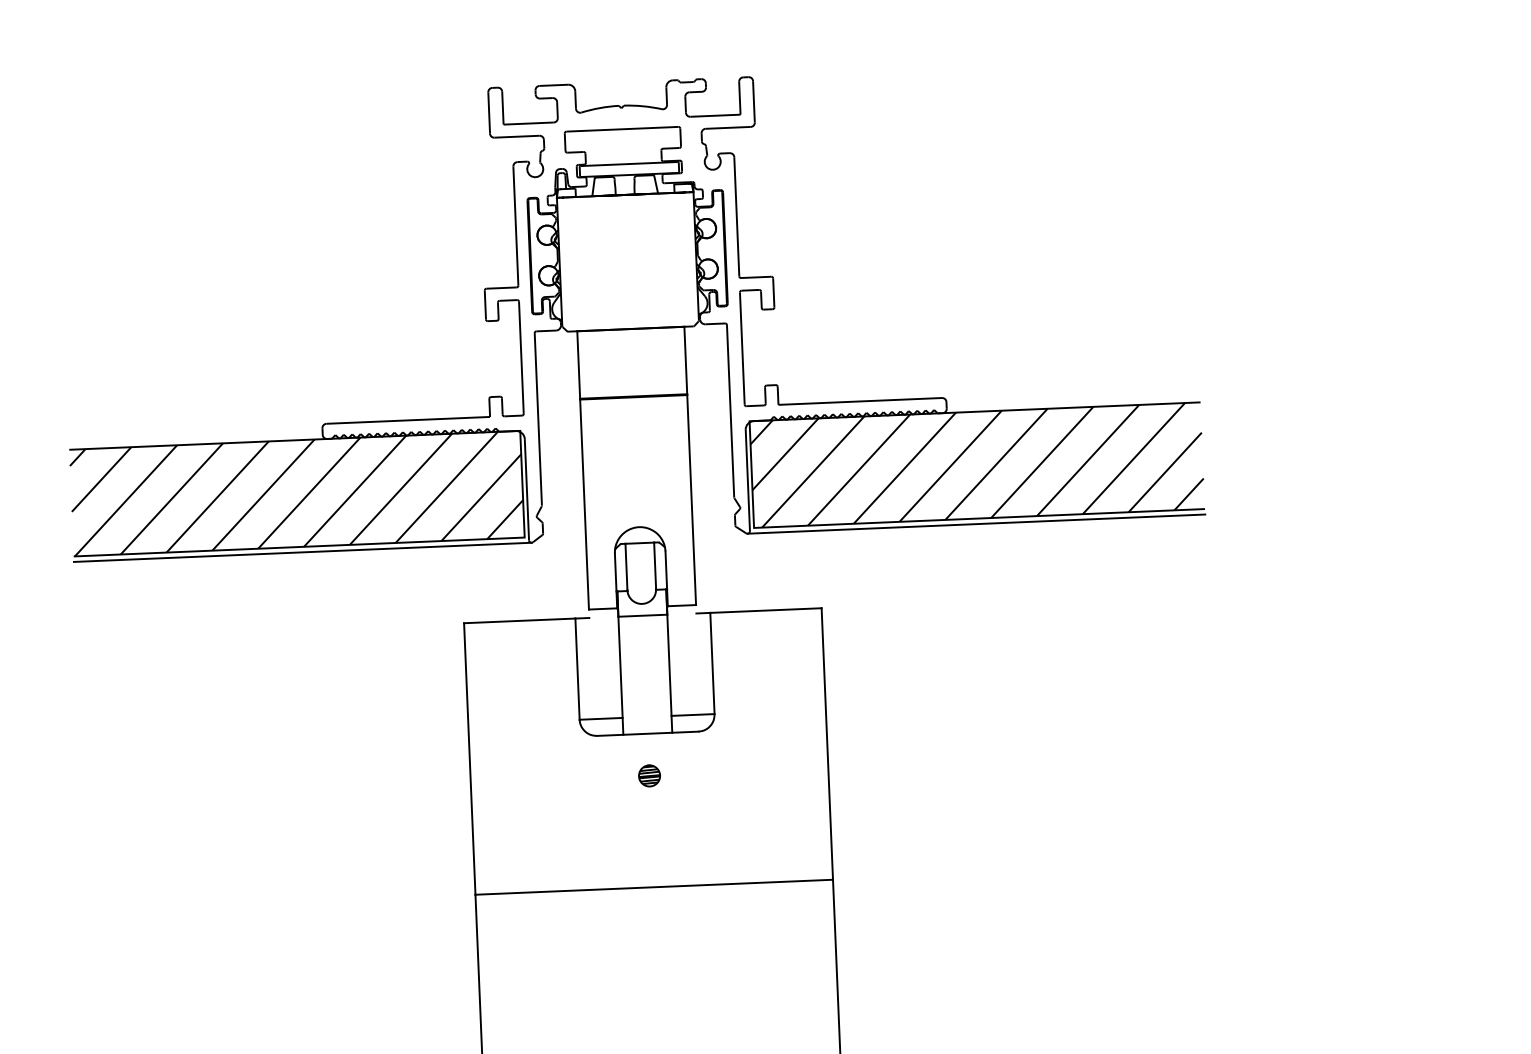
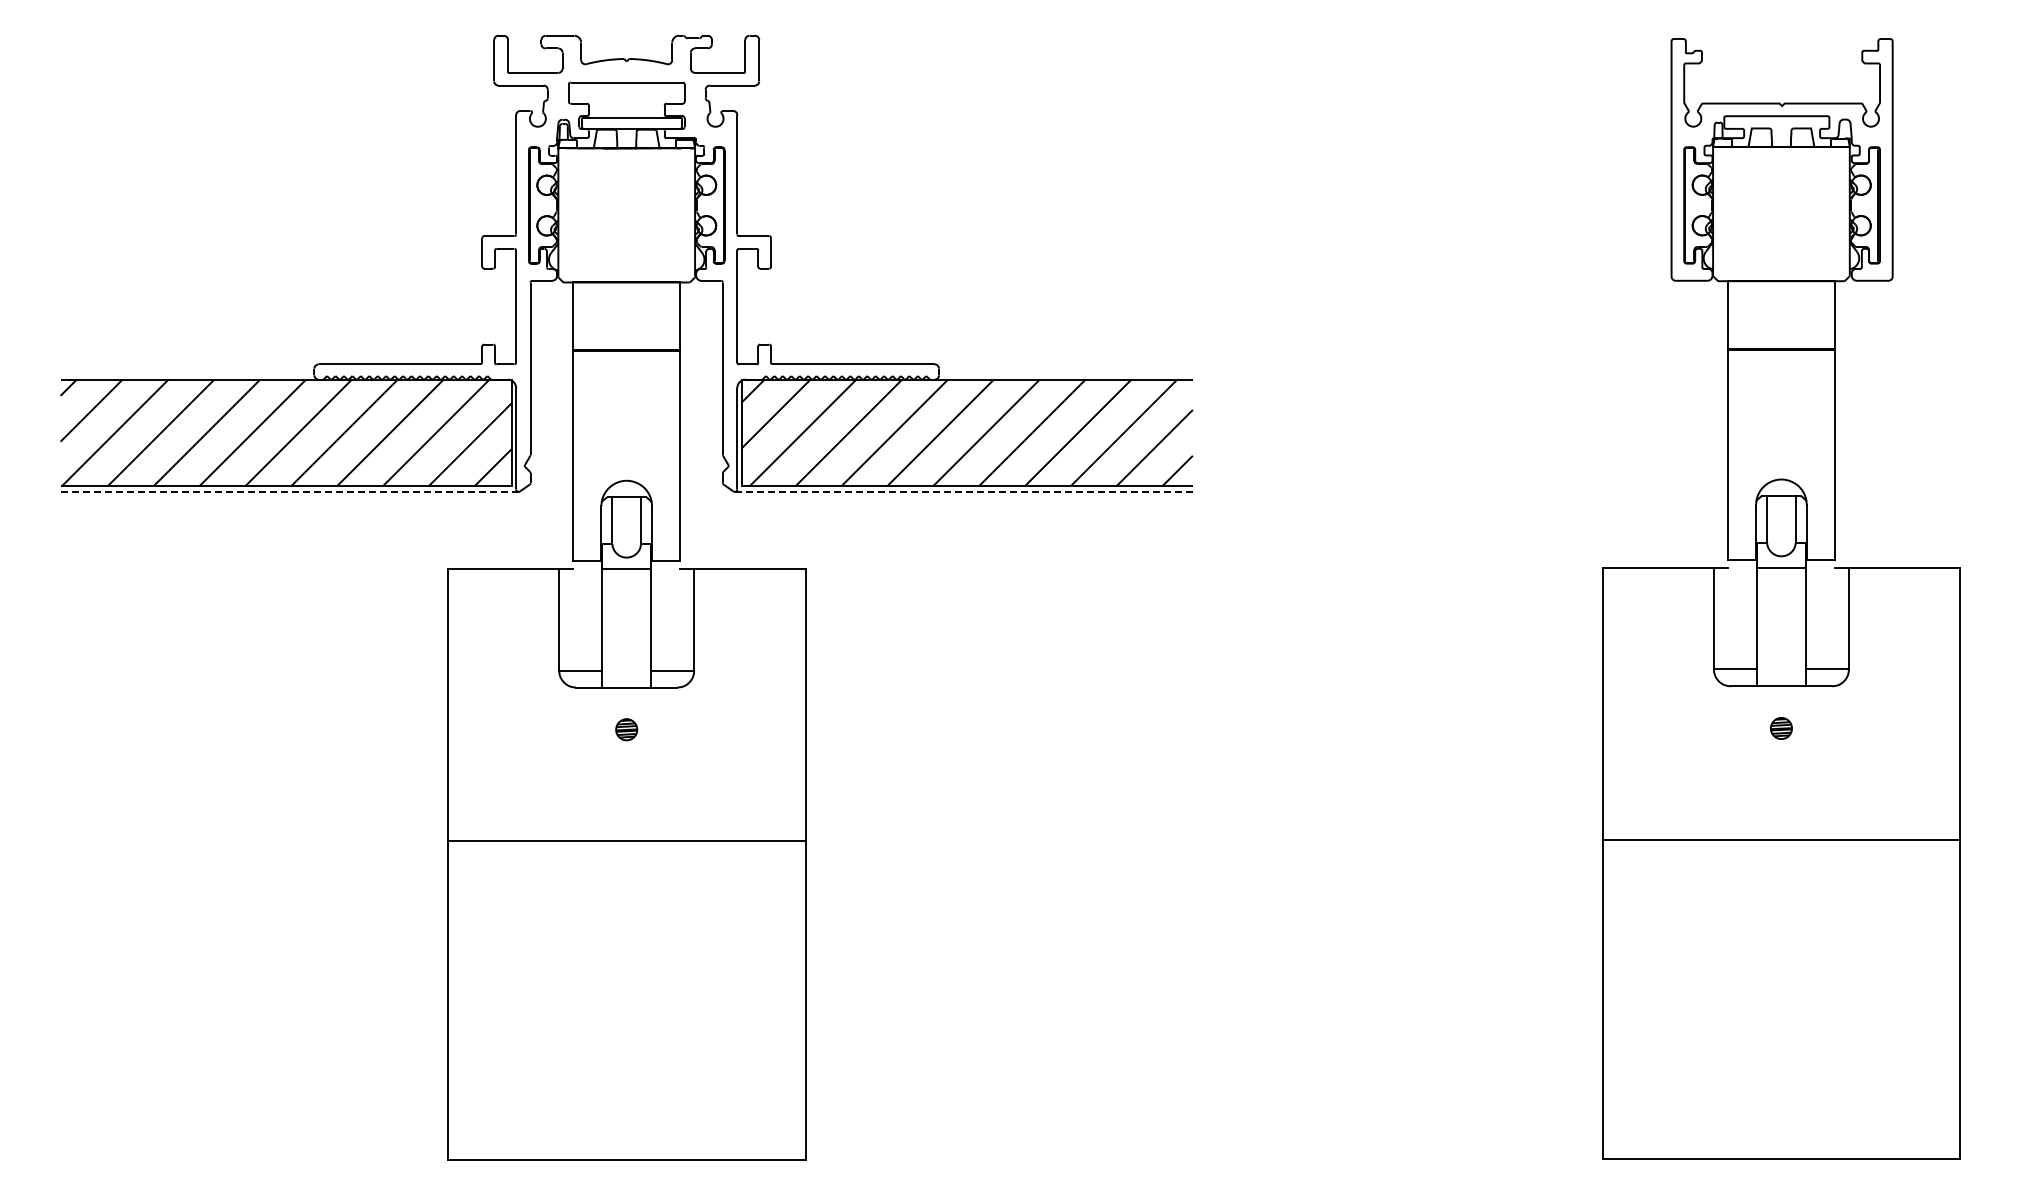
line: (976, 523) -> (963, 491), solid -> dashed
line: (302, 551) -> (289, 491), solid -> dashed

